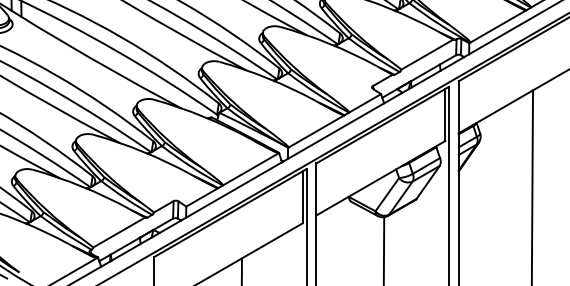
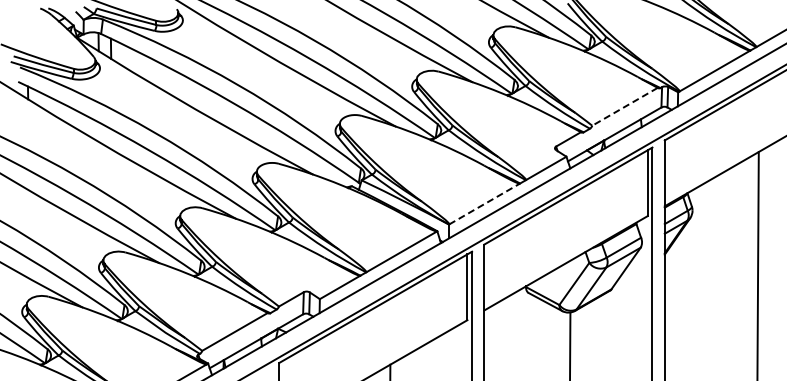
line: (427, 54) -> (625, 106), solid -> dashed
line: (316, 131) -> (484, 204), solid -> dashed

